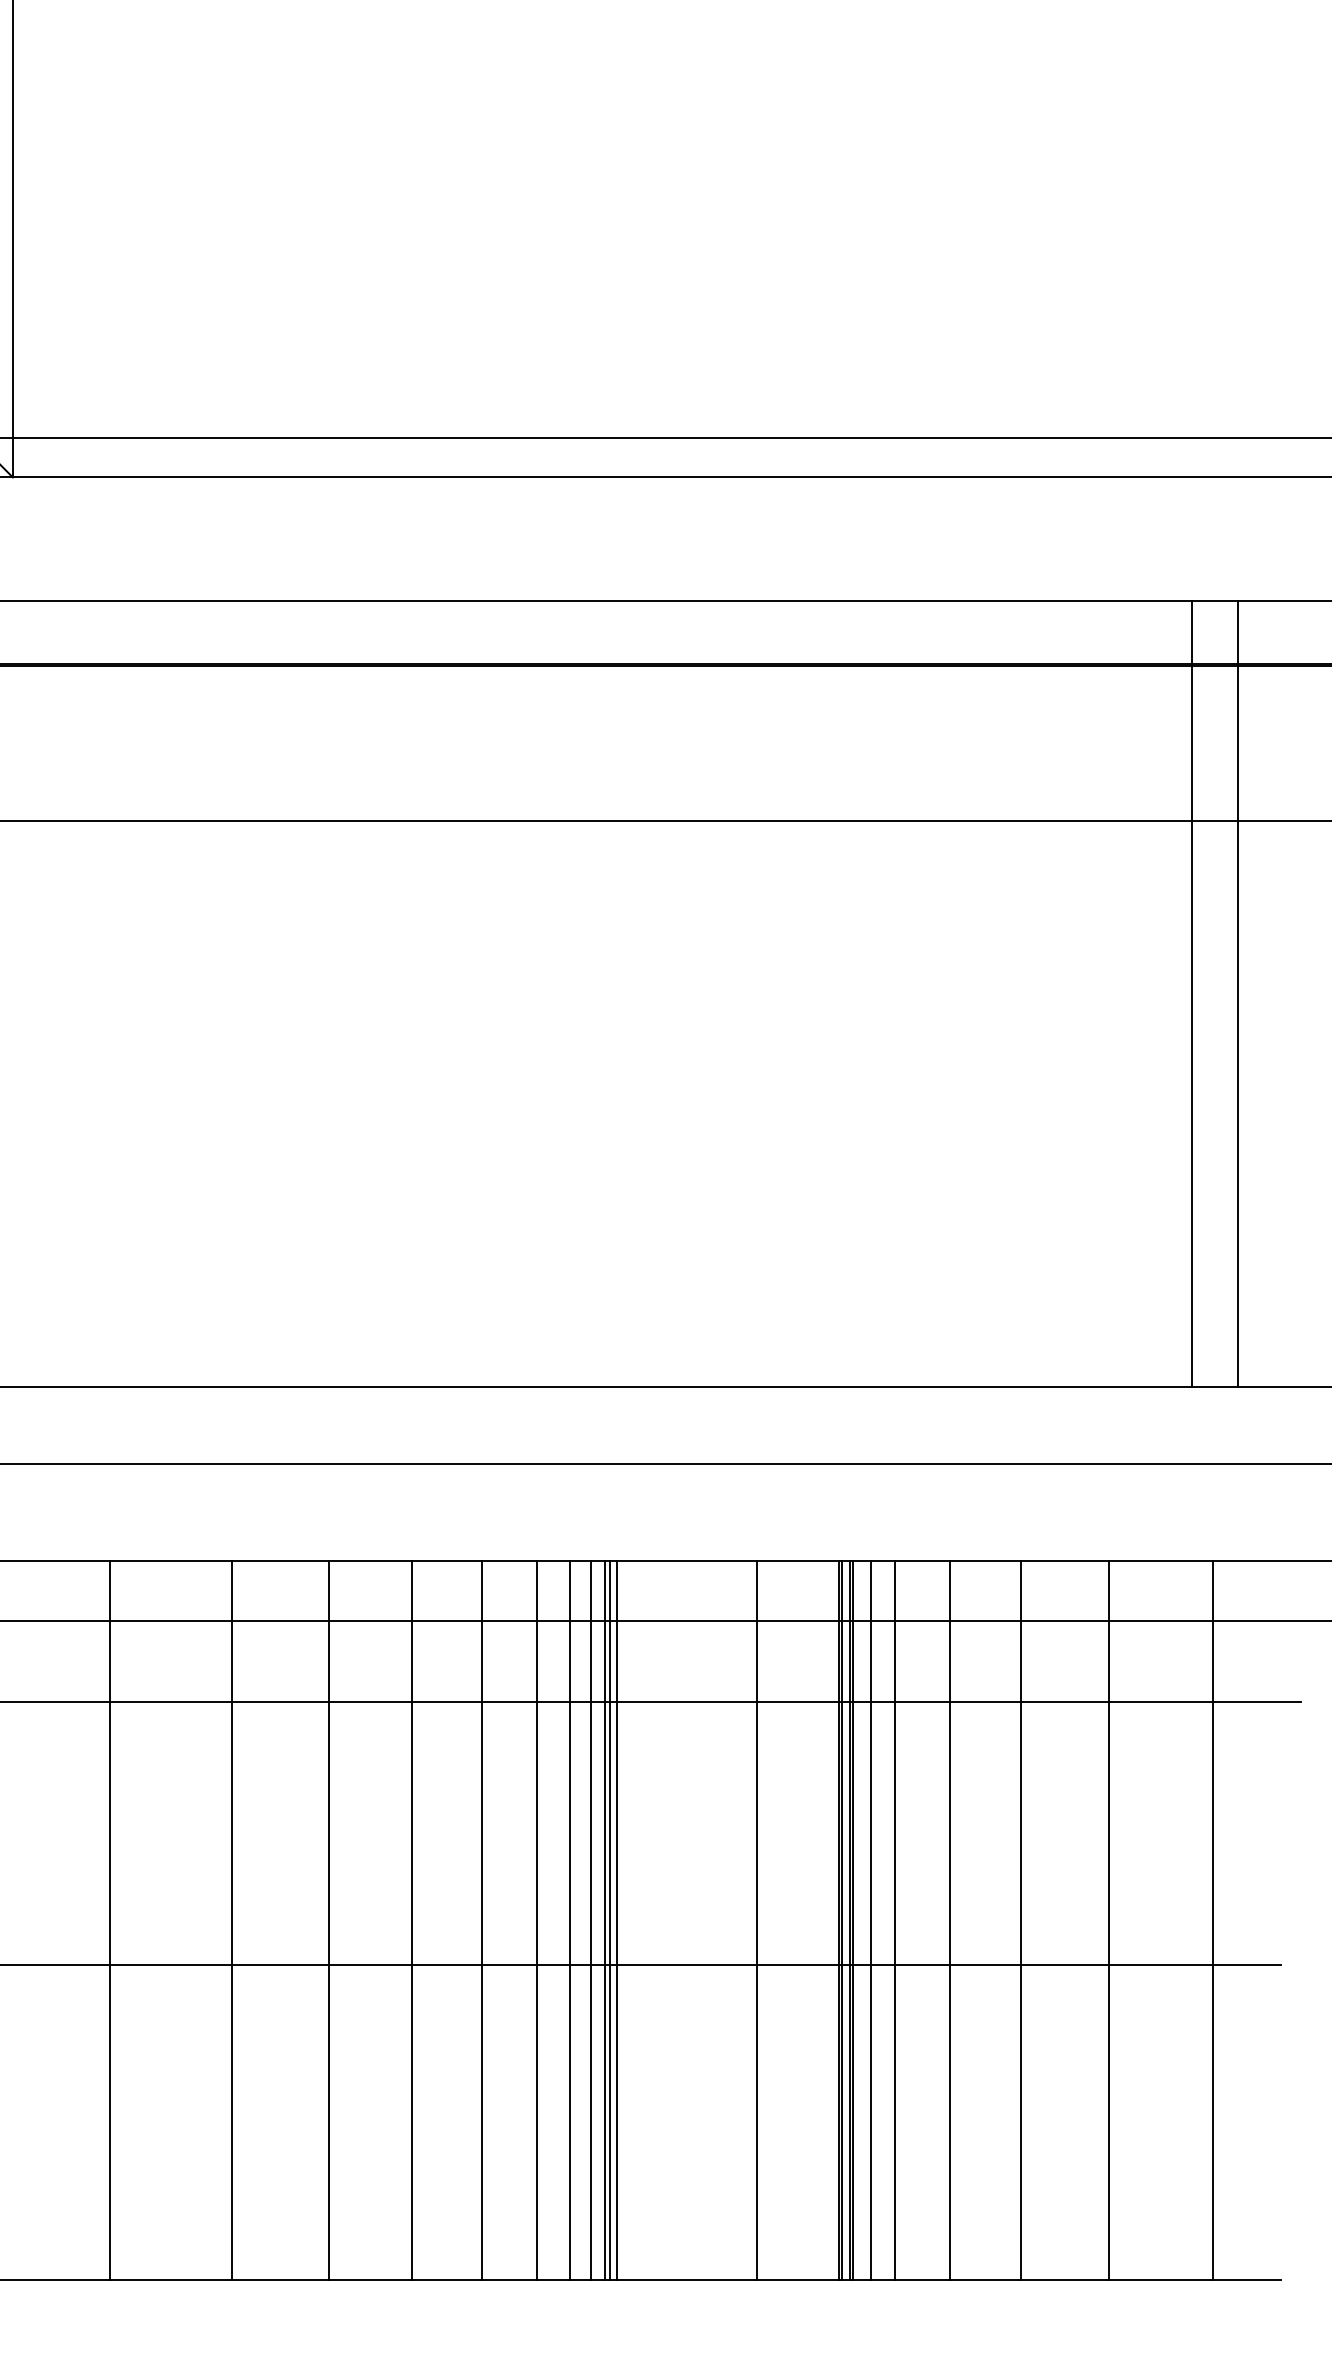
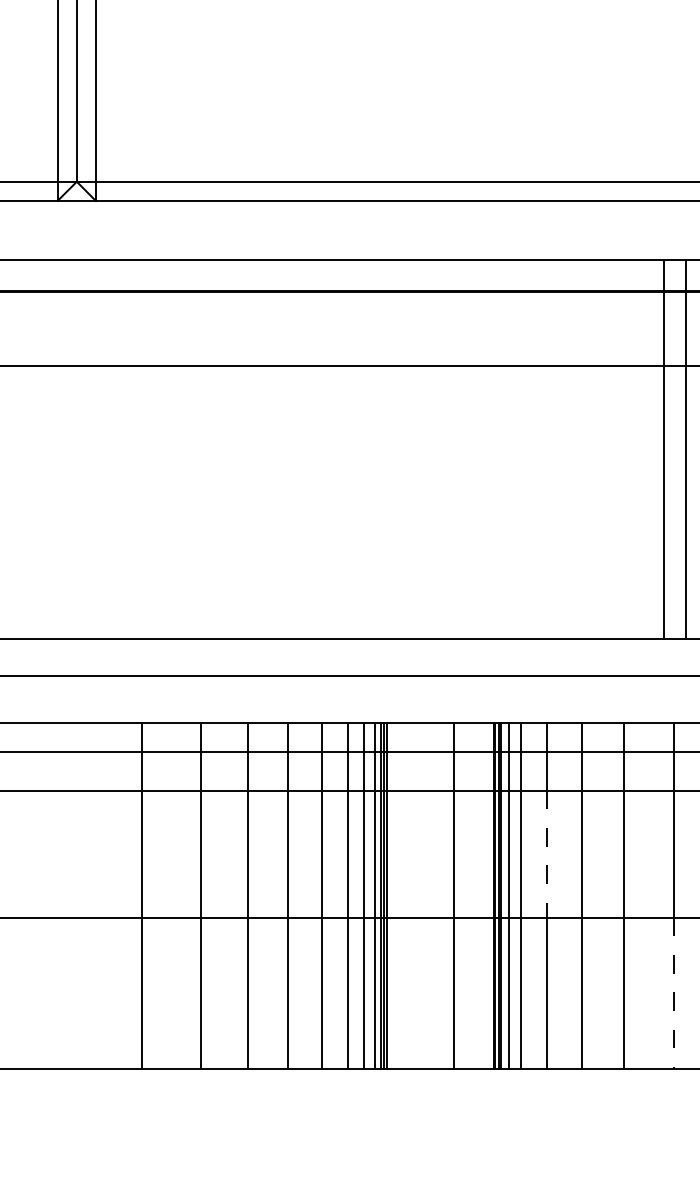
line: (950, 1833) -> (547, 854), solid -> dashed
line: (1211, 2122) -> (673, 993), solid -> dashed

